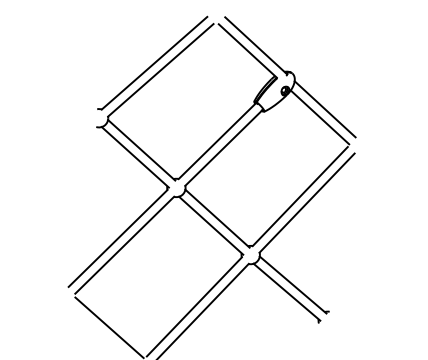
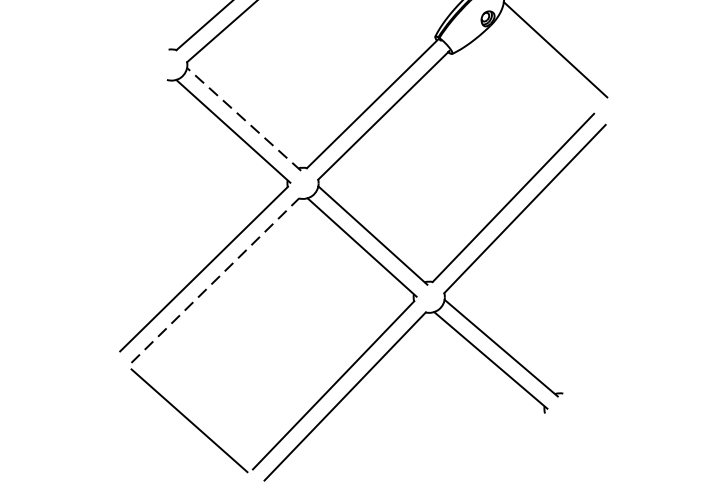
line: (319, 117) -> (546, 63), removed
line: (141, 149) -> (243, 118), solid -> dashed
line: (125, 244) -> (216, 279), solid -> dashed

